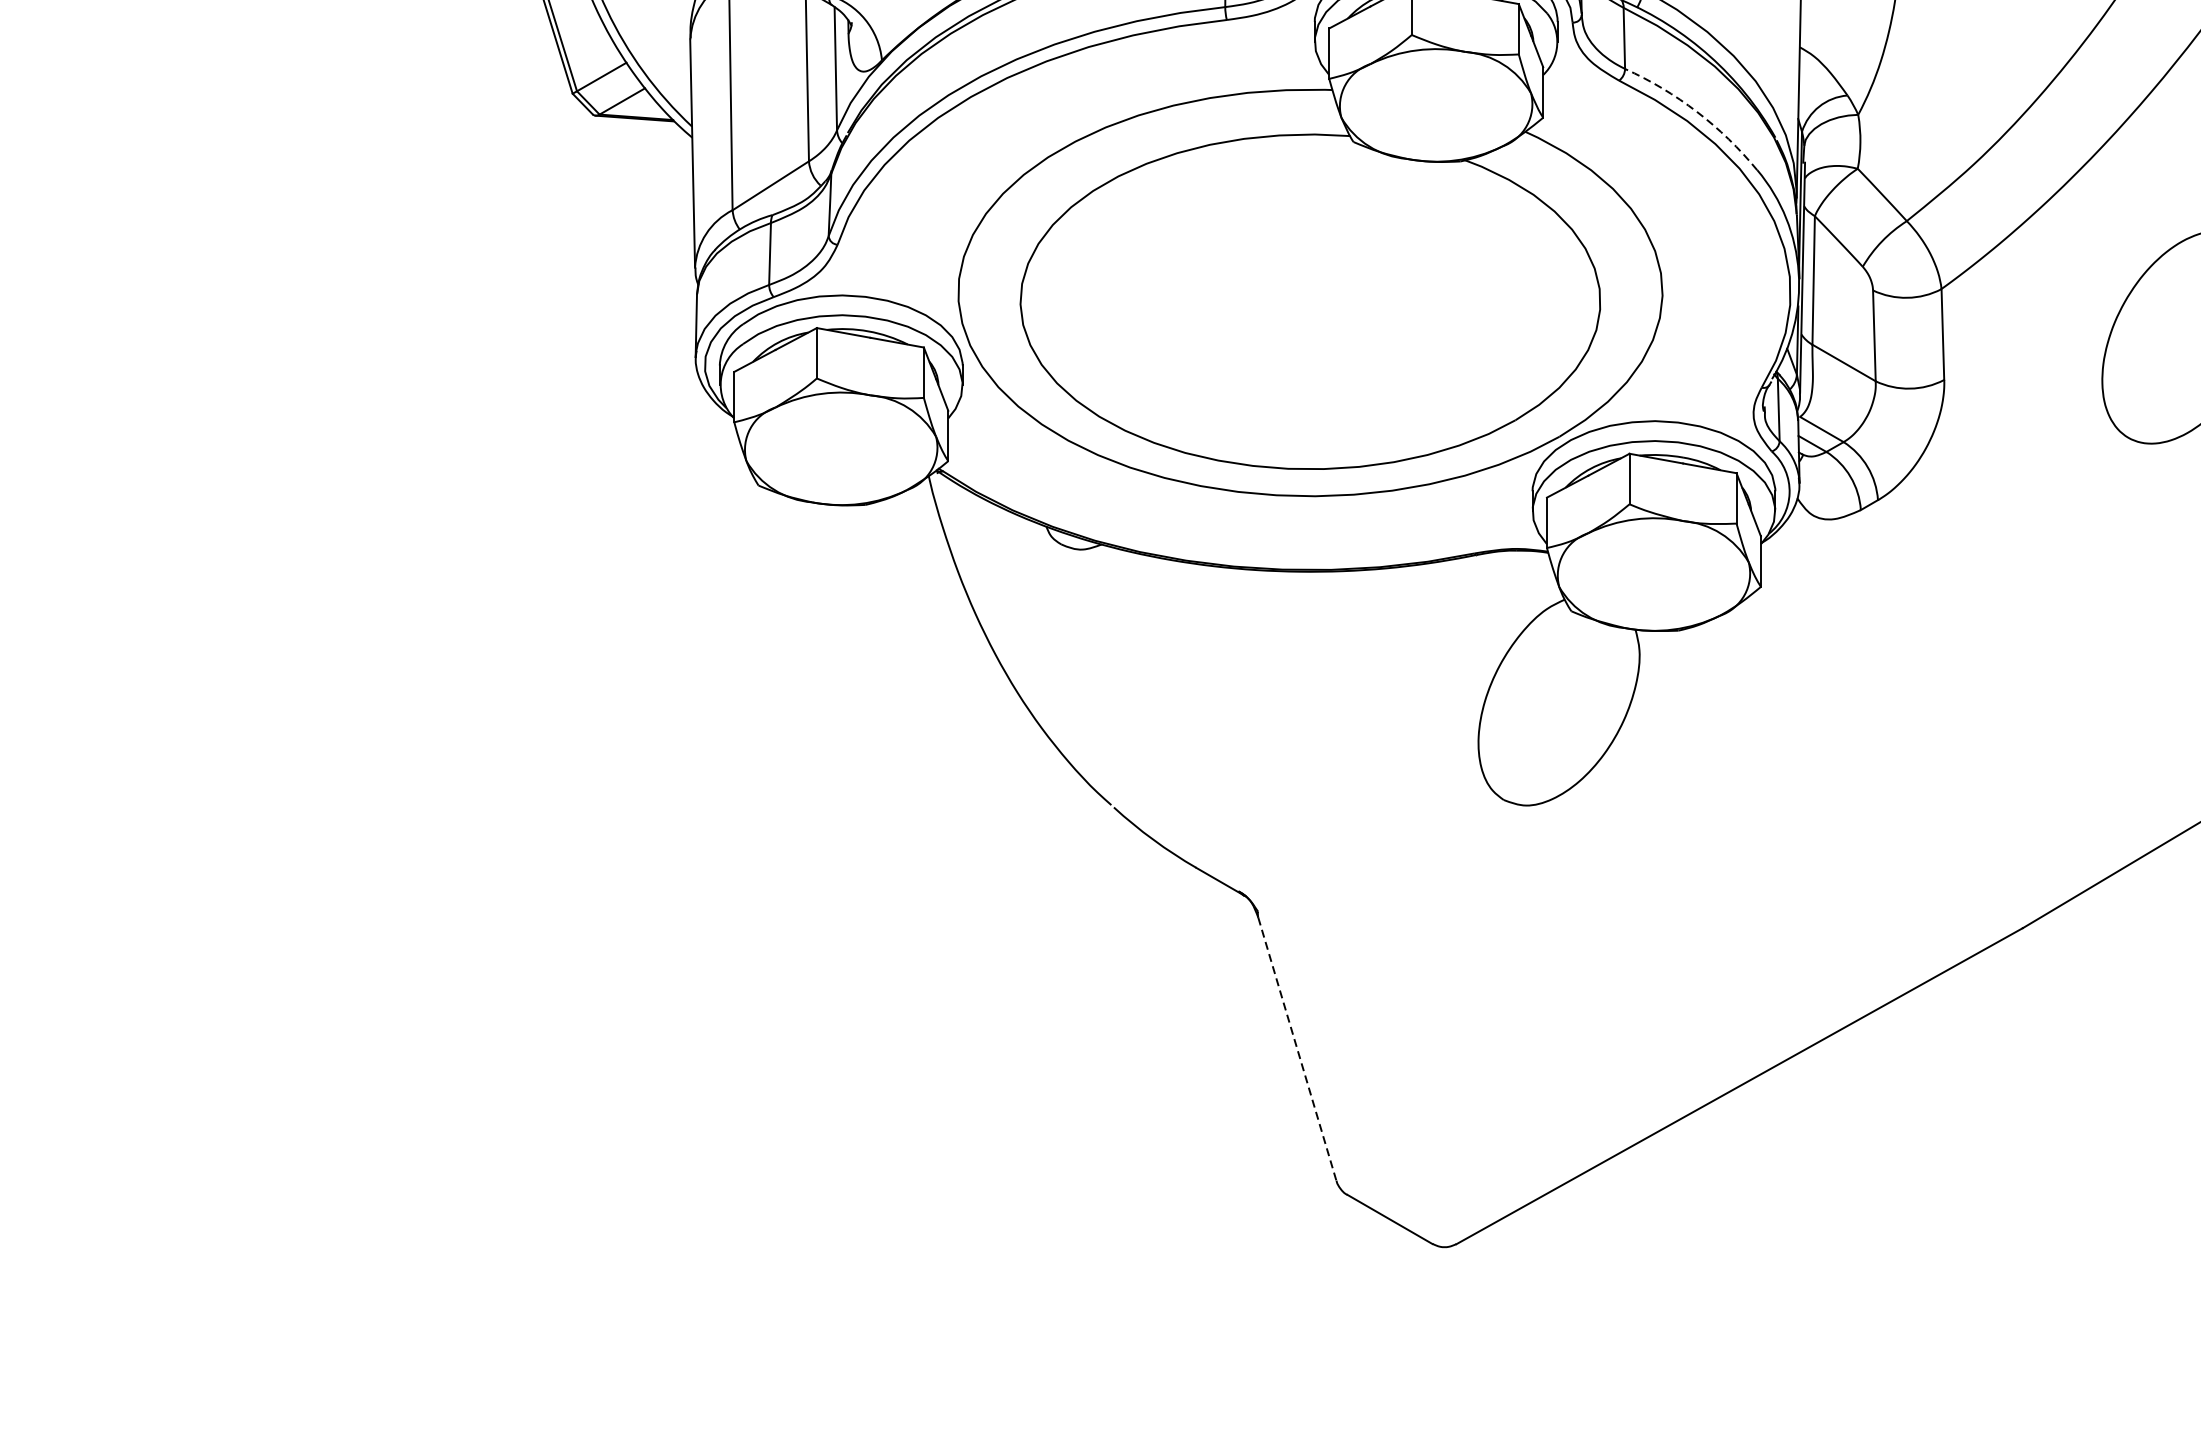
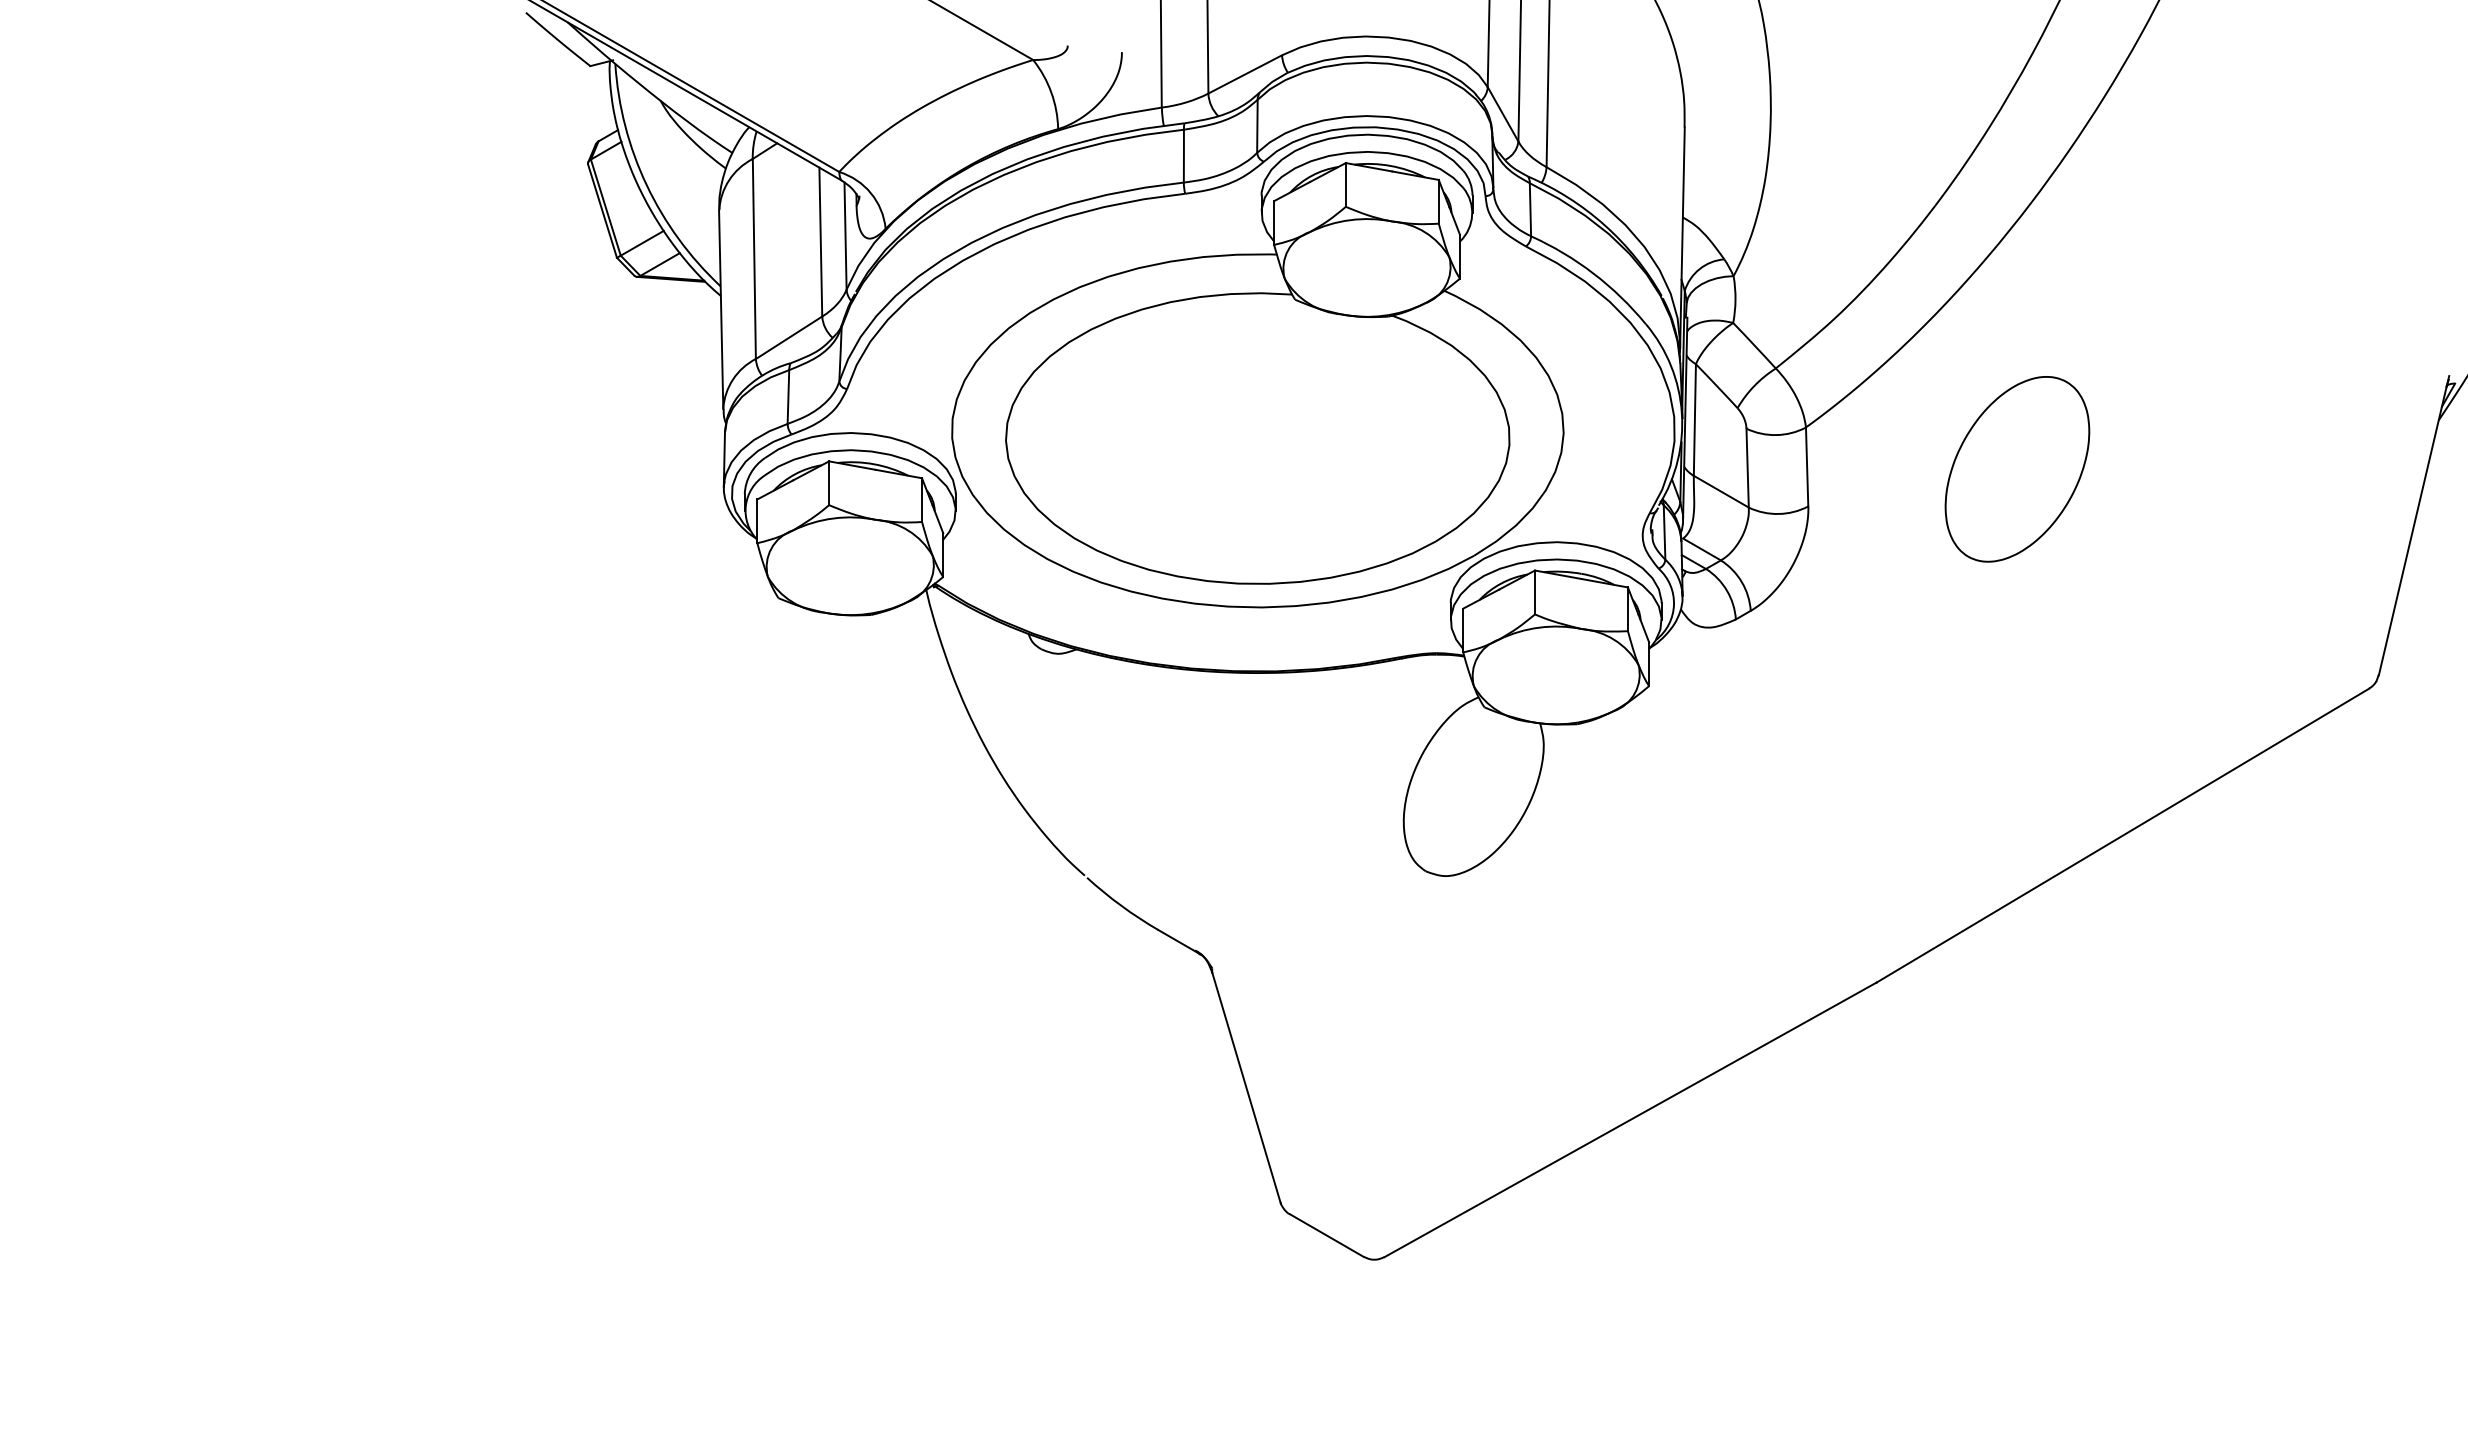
arc: (1696, 111) -> (1593, 273), dashed -> solid
line: (1297, 1050) -> (1246, 1088), dashed -> solid

